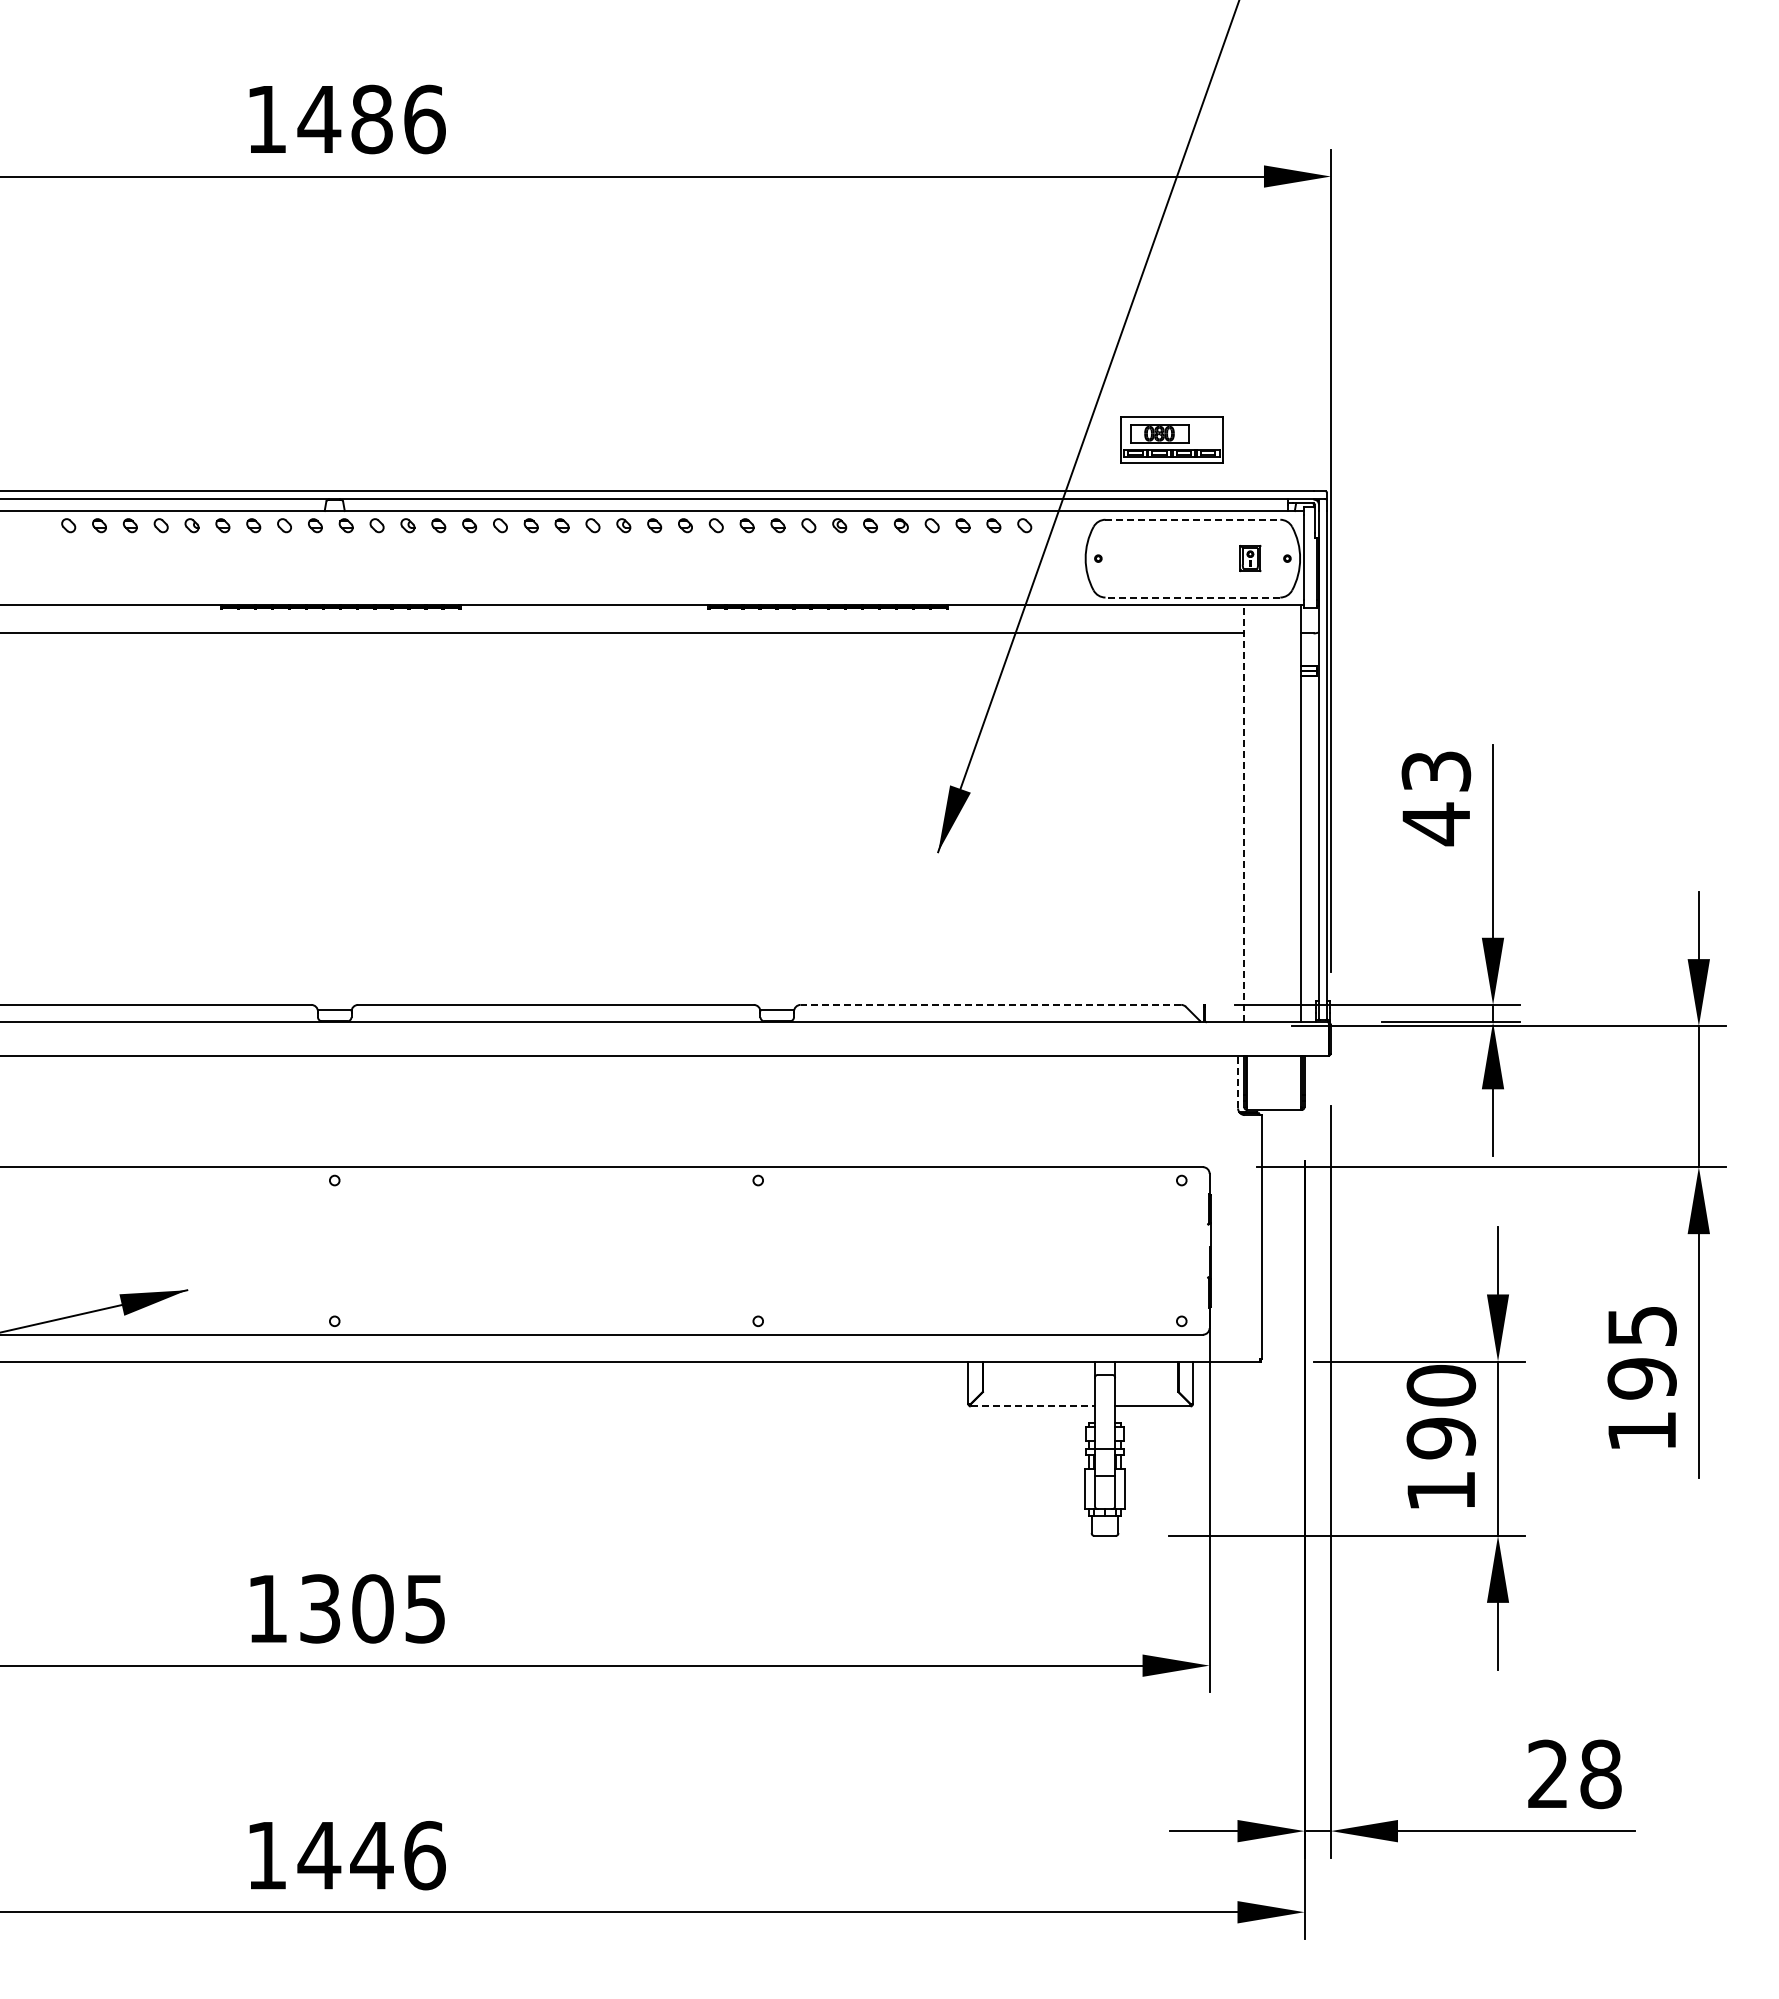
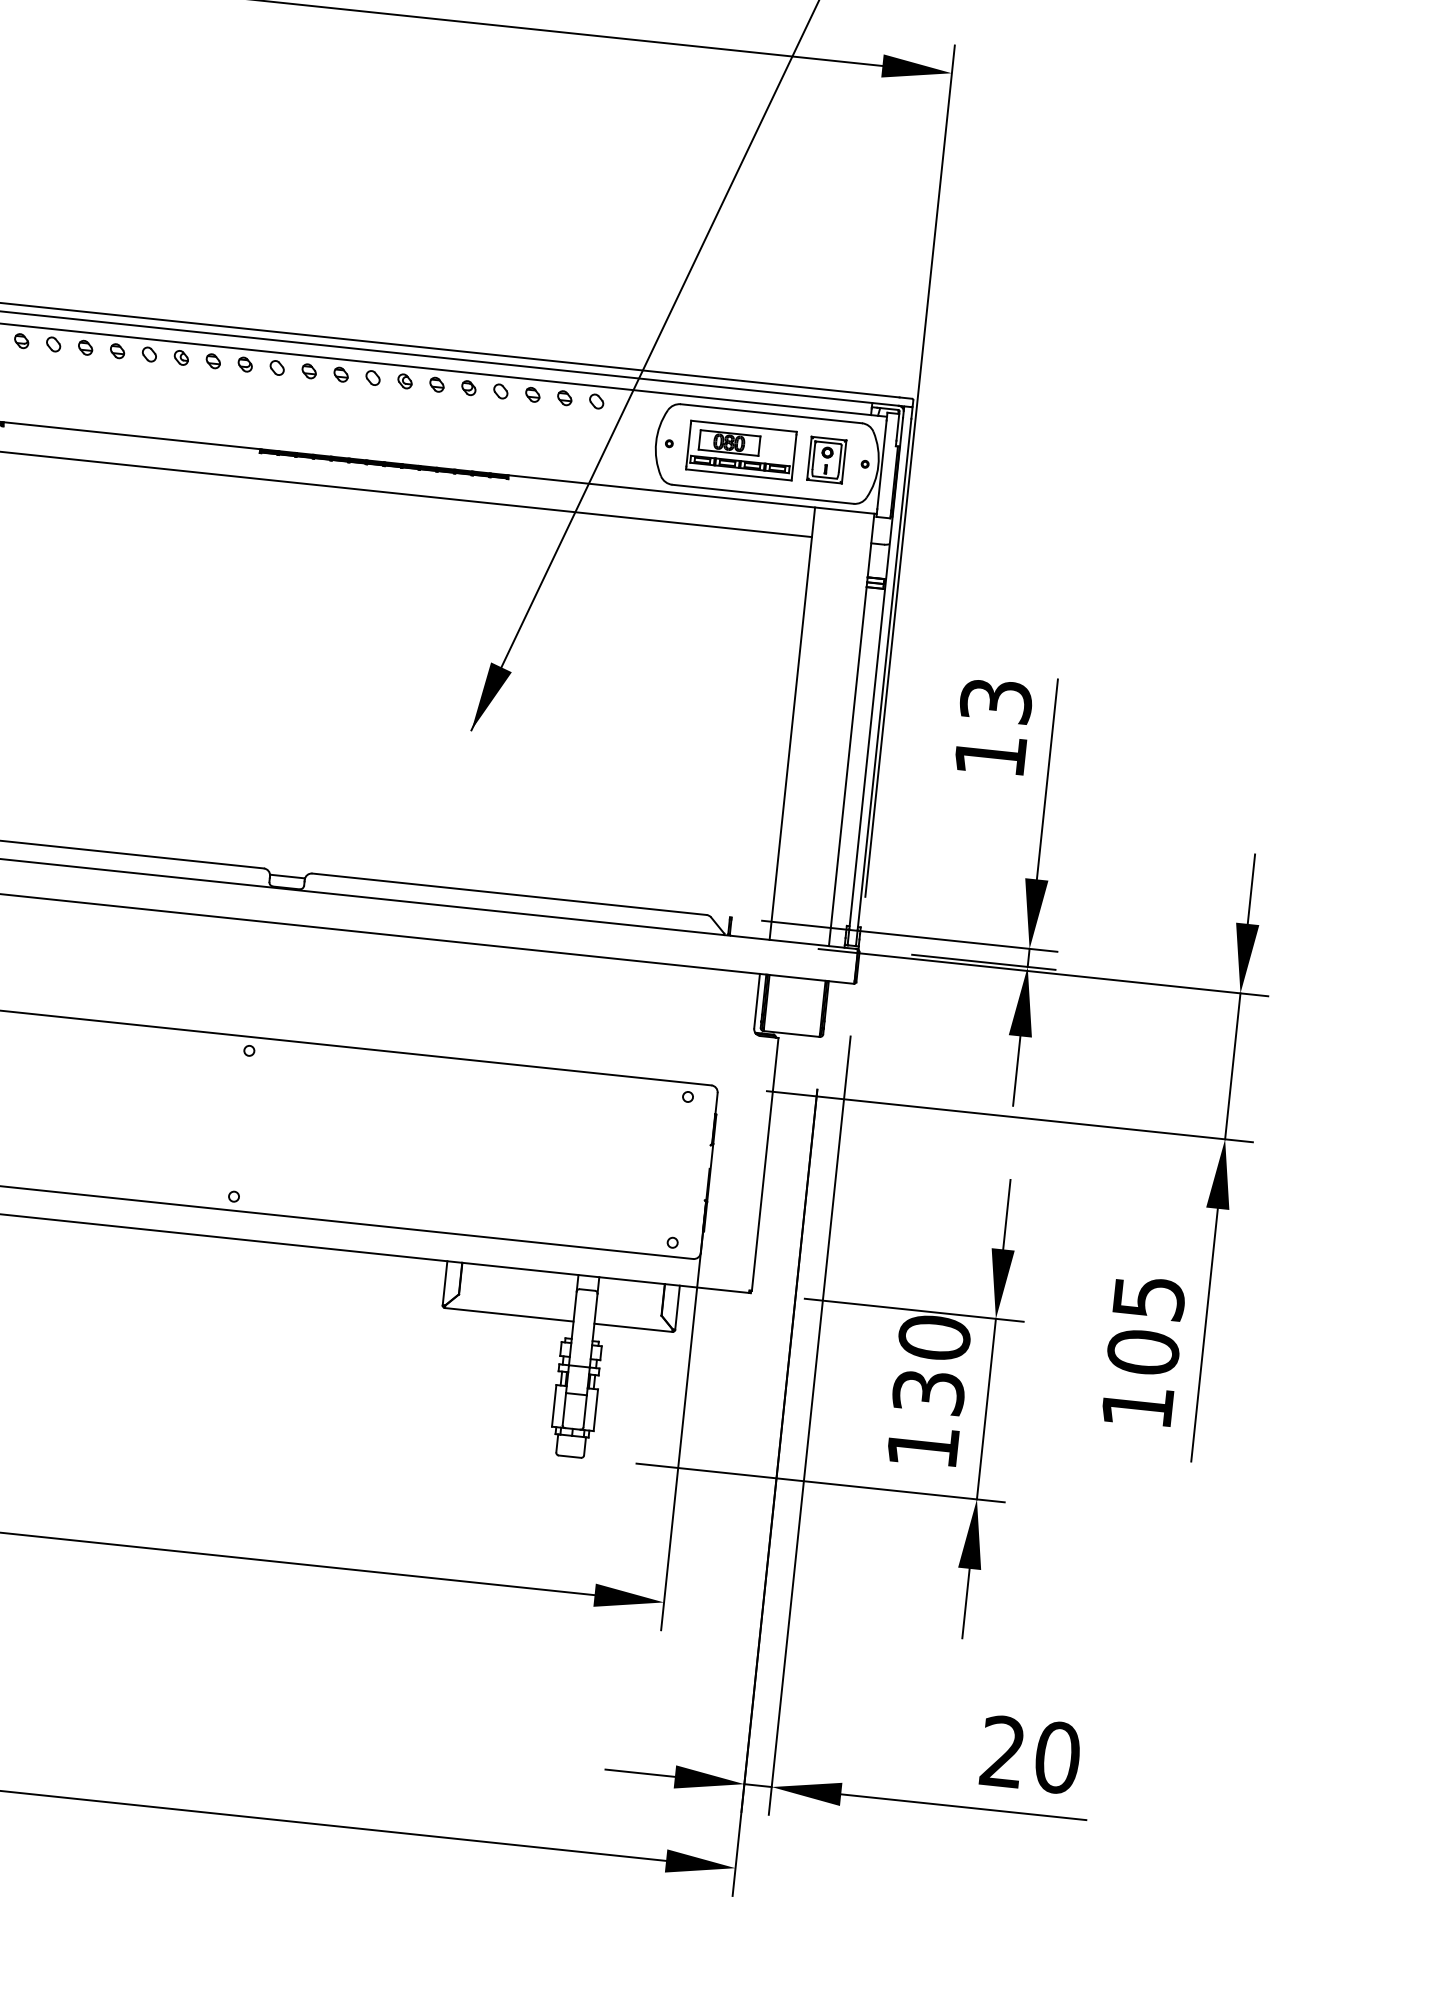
part: (1171, 439) -> (741, 450), moved
line: (1193, 519) -> (772, 413), dashed -> solid
part: (1250, 558) -> (826, 460), size x1.67
line: (1192, 597) -> (762, 494), dashed -> solid
line: (1243, 813) -> (791, 723), dashed -> solid
text: (1435, 824) -> (989, 755), 43 -> 13
line: (990, 1004) -> (509, 893), dashed -> solid
line: (1238, 1081) -> (757, 1000), dashed -> solid
text: (1641, 1378) -> (1142, 1352), 195 -> 105
line: (1033, 1406) -> (509, 1314), dashed -> solid
text: (1440, 1438) -> (927, 1392), 190 -> 130
text: (1600, 1774) -> (1057, 1757), 28 -> 20

